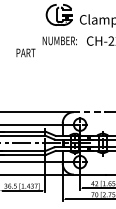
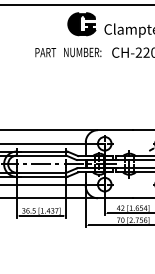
fill: (58, 15) -> (81, 24), added
text: (25, 52) -> (45, 52), moved
line: (89, 112) -> (115, 130), dashed -> solid

